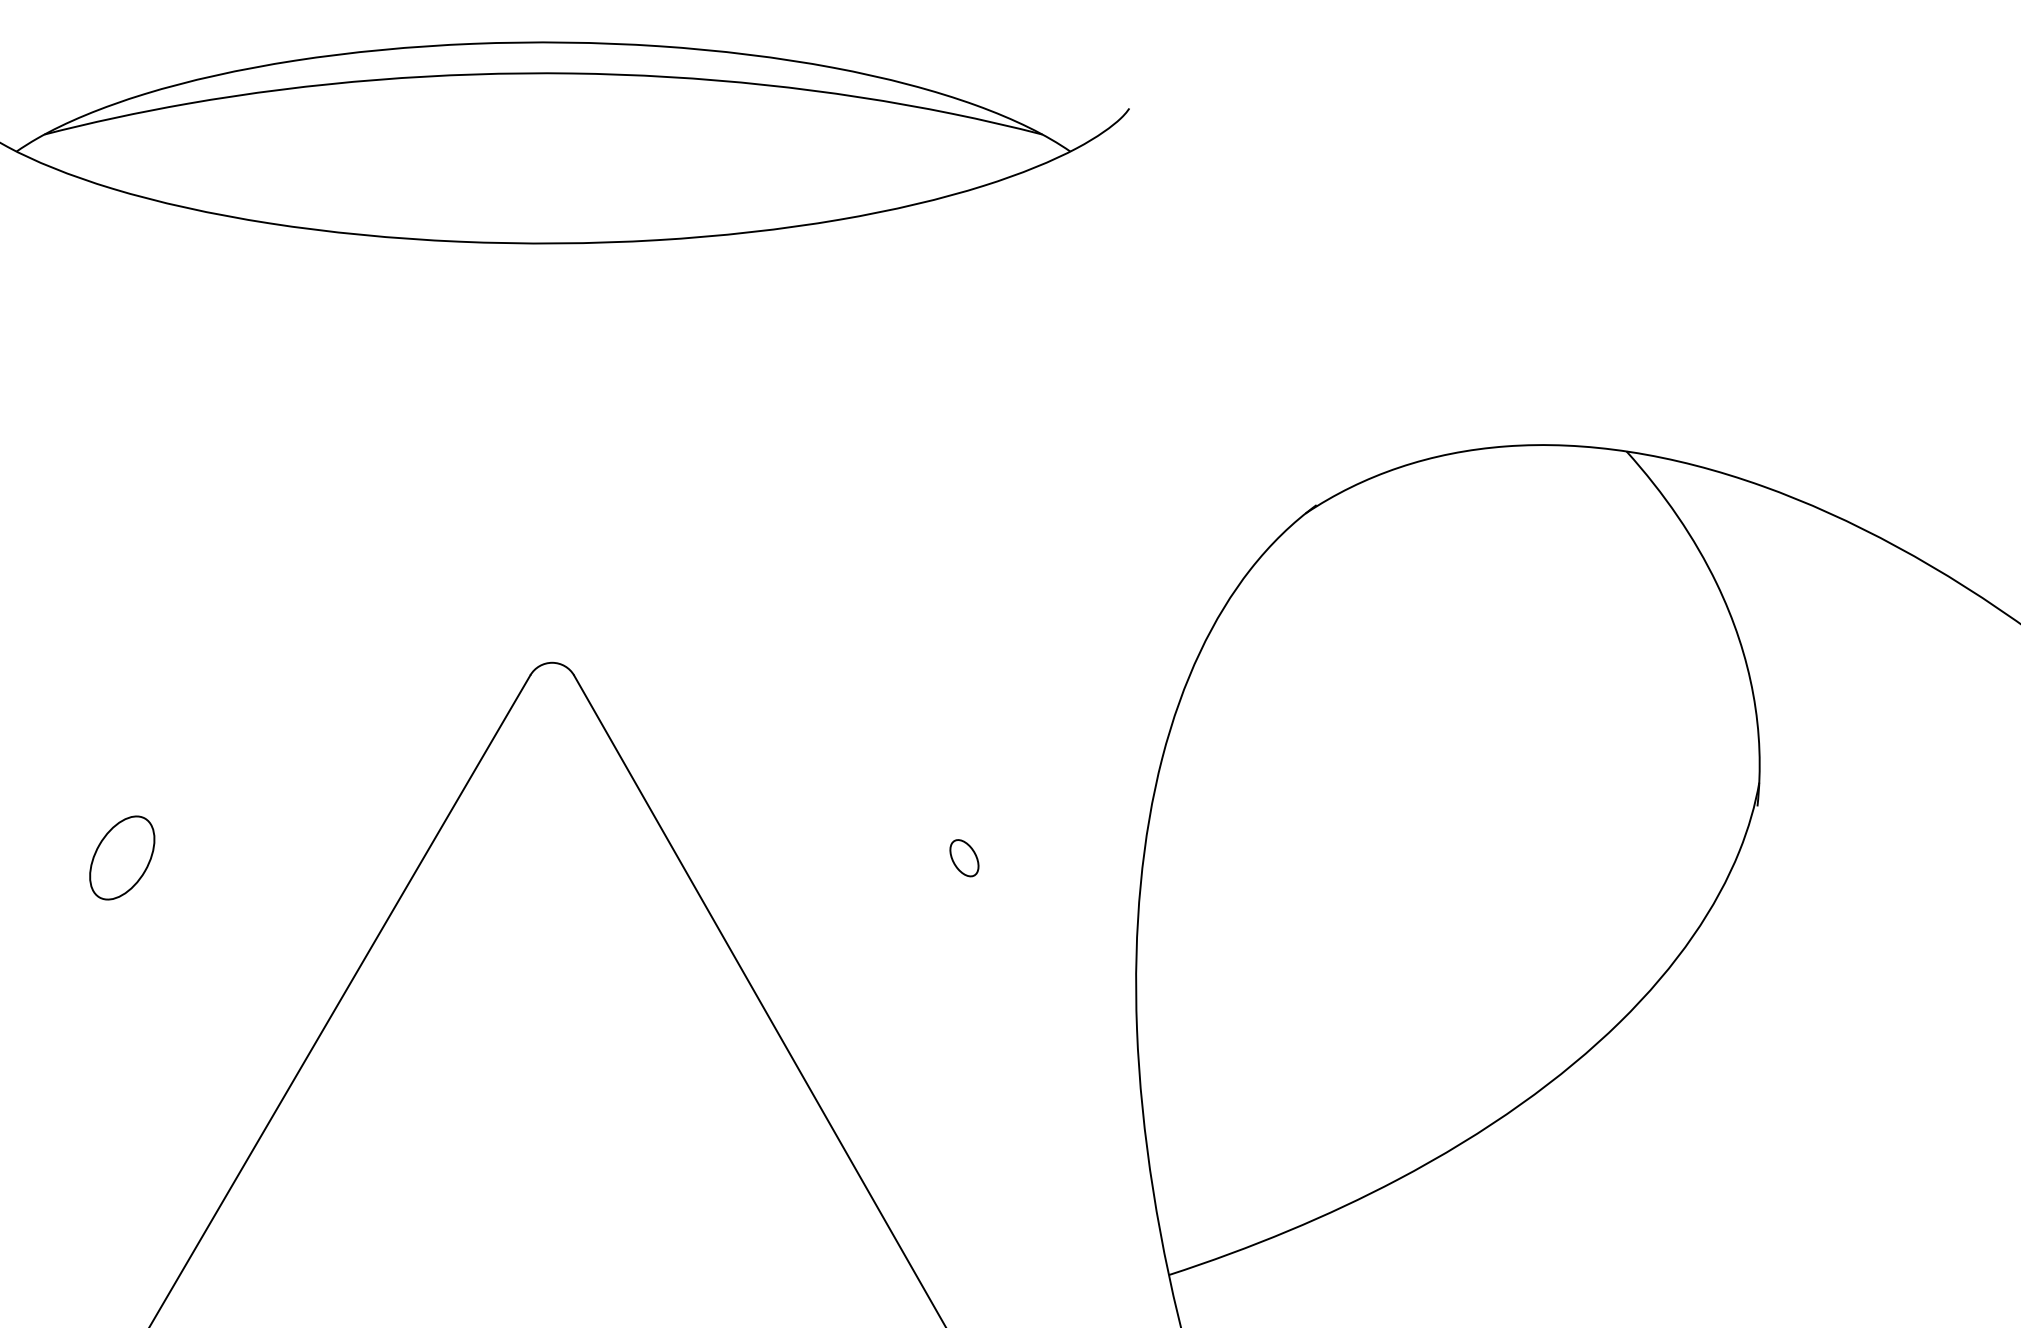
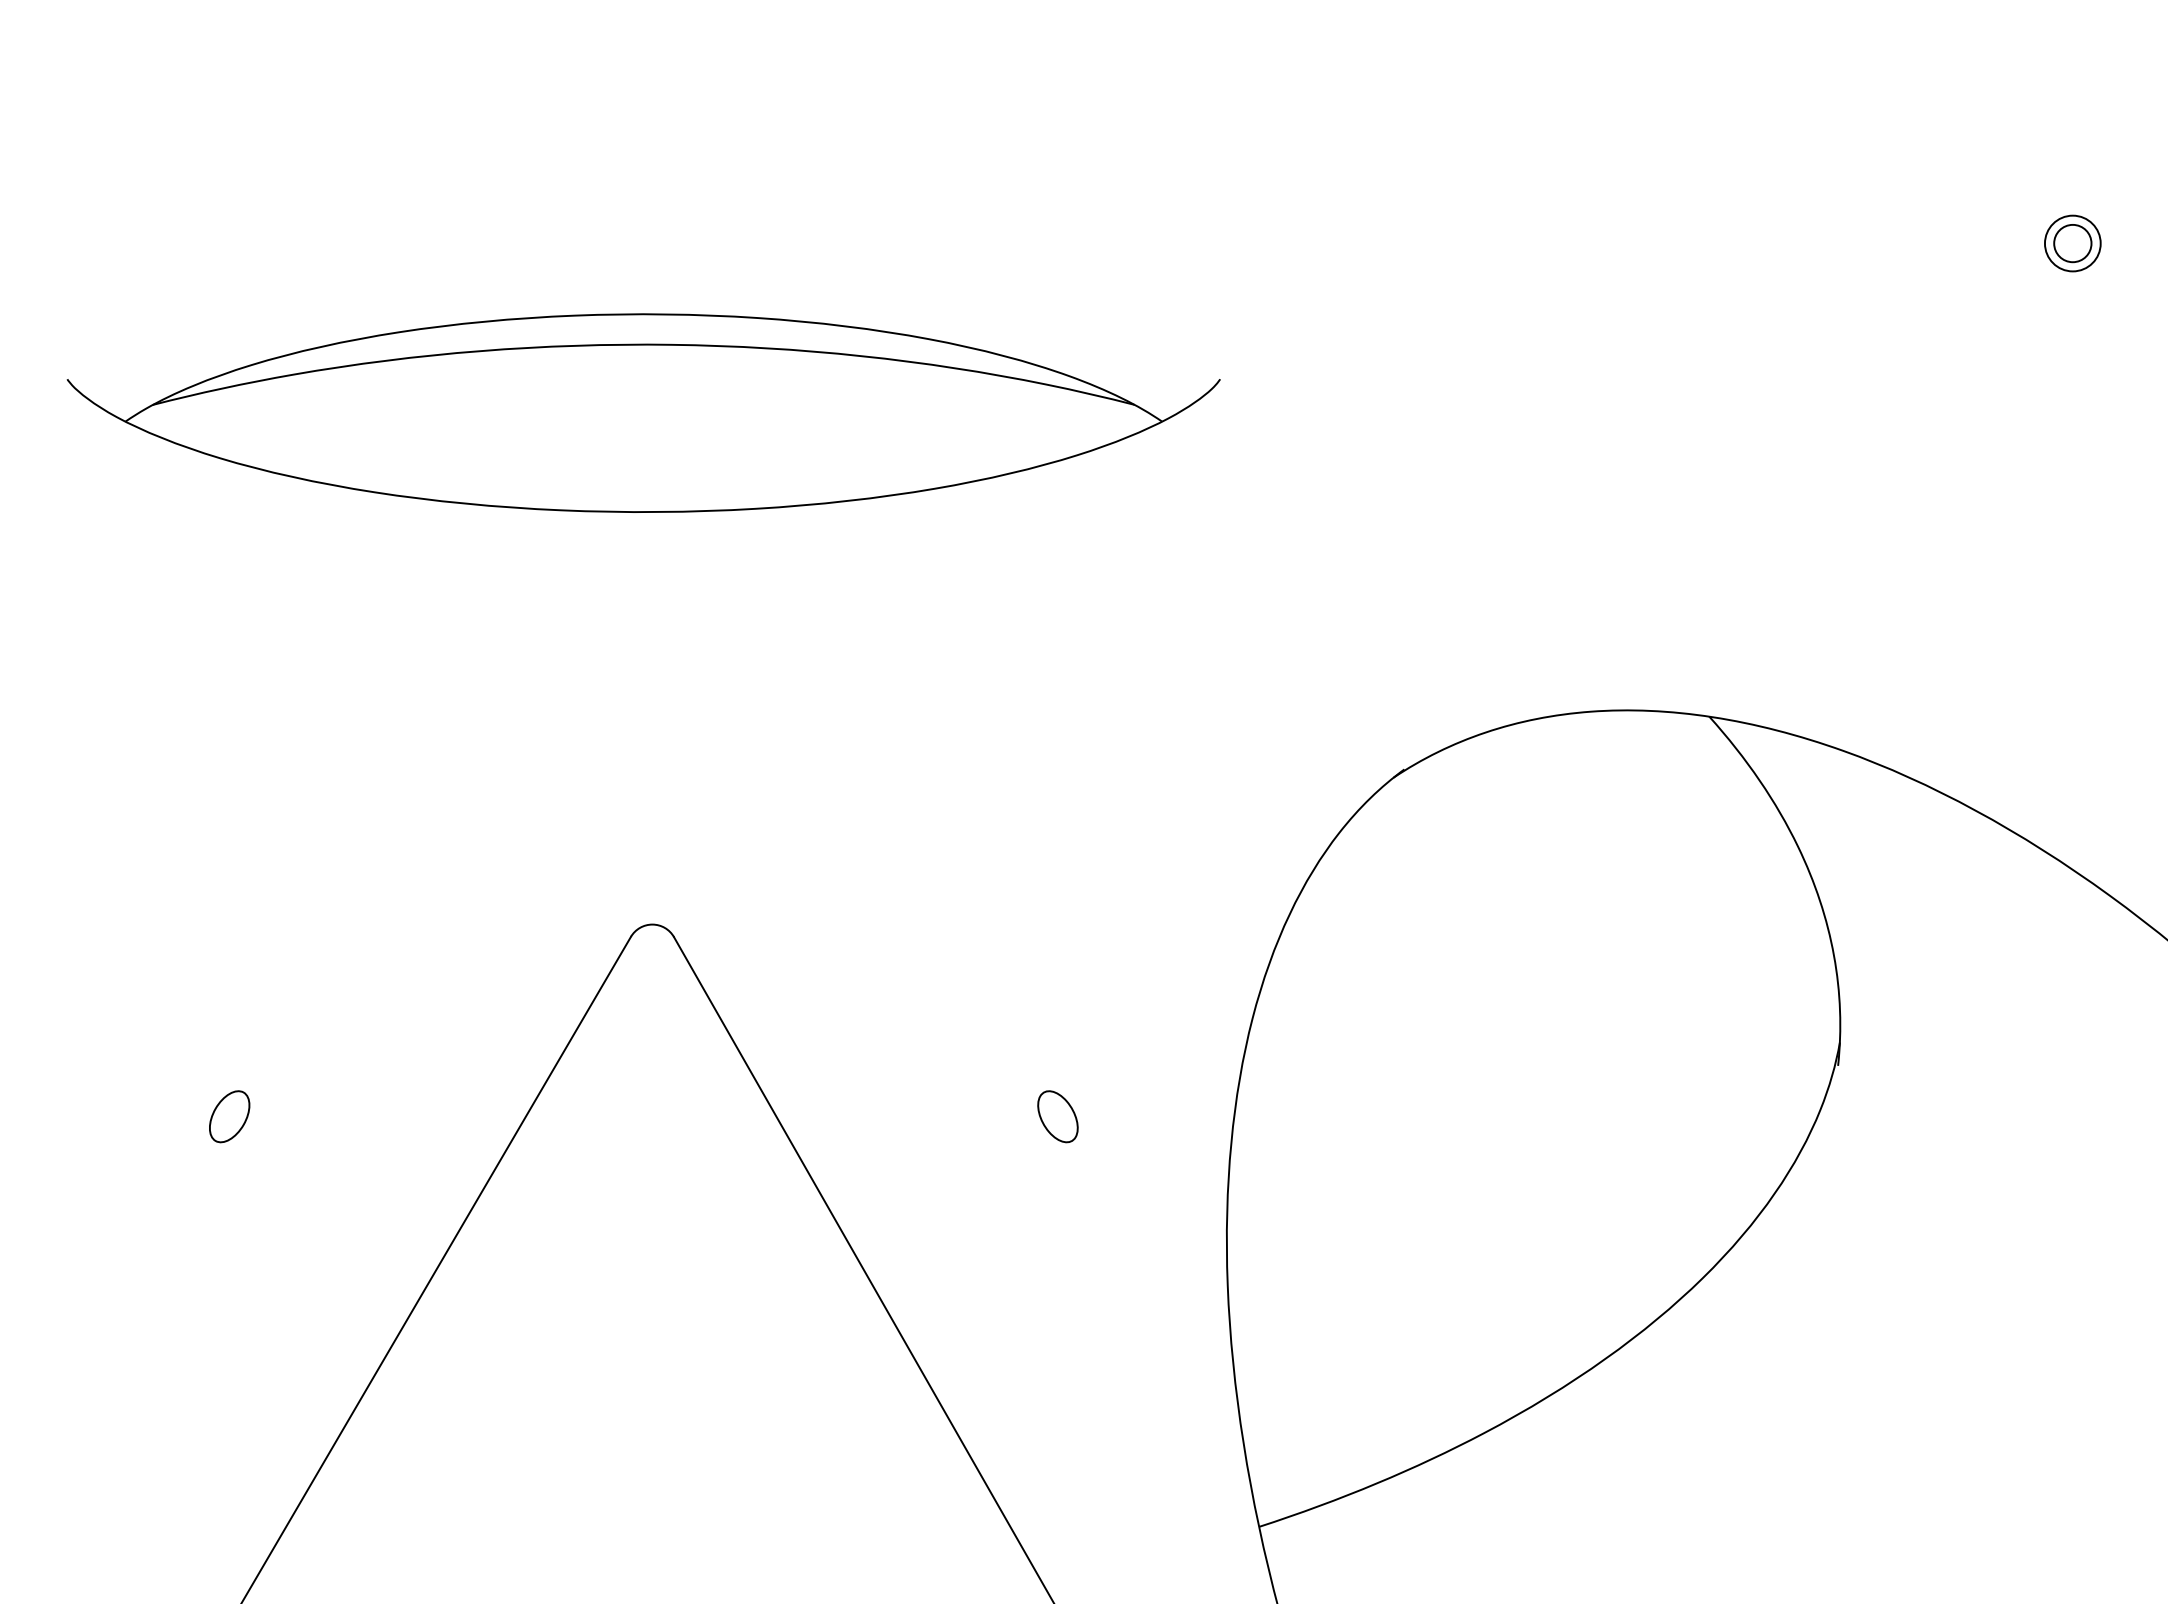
part: (122, 857) -> (229, 1116), size x0.62
part: (963, 857) -> (1057, 1116), size x1.43

